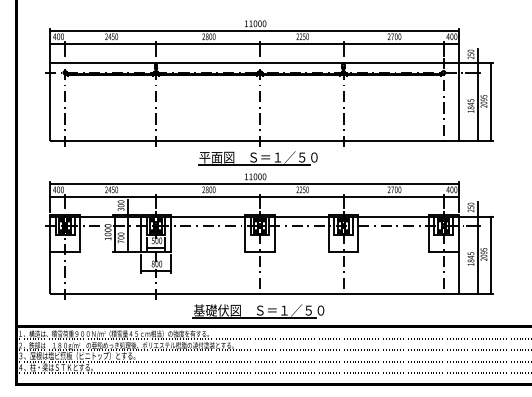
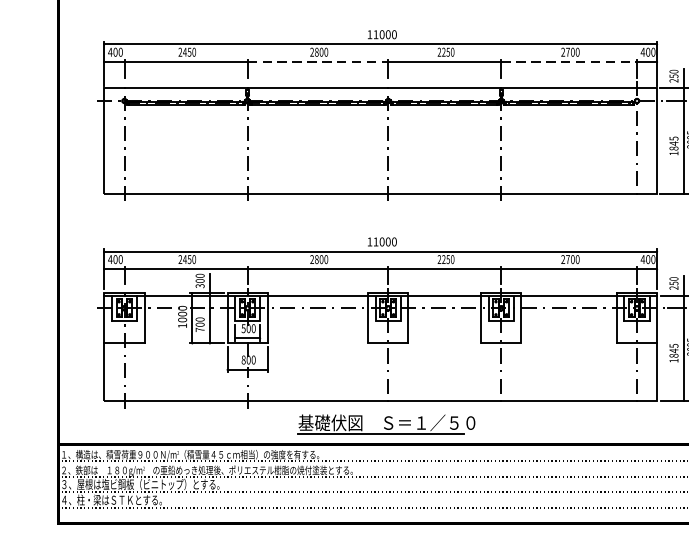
line: (208, 44) -> (318, 62), solid -> dashed
line: (394, 44) -> (570, 62), solid -> dashed
part: (257, 158) -> (384, 217), removed

